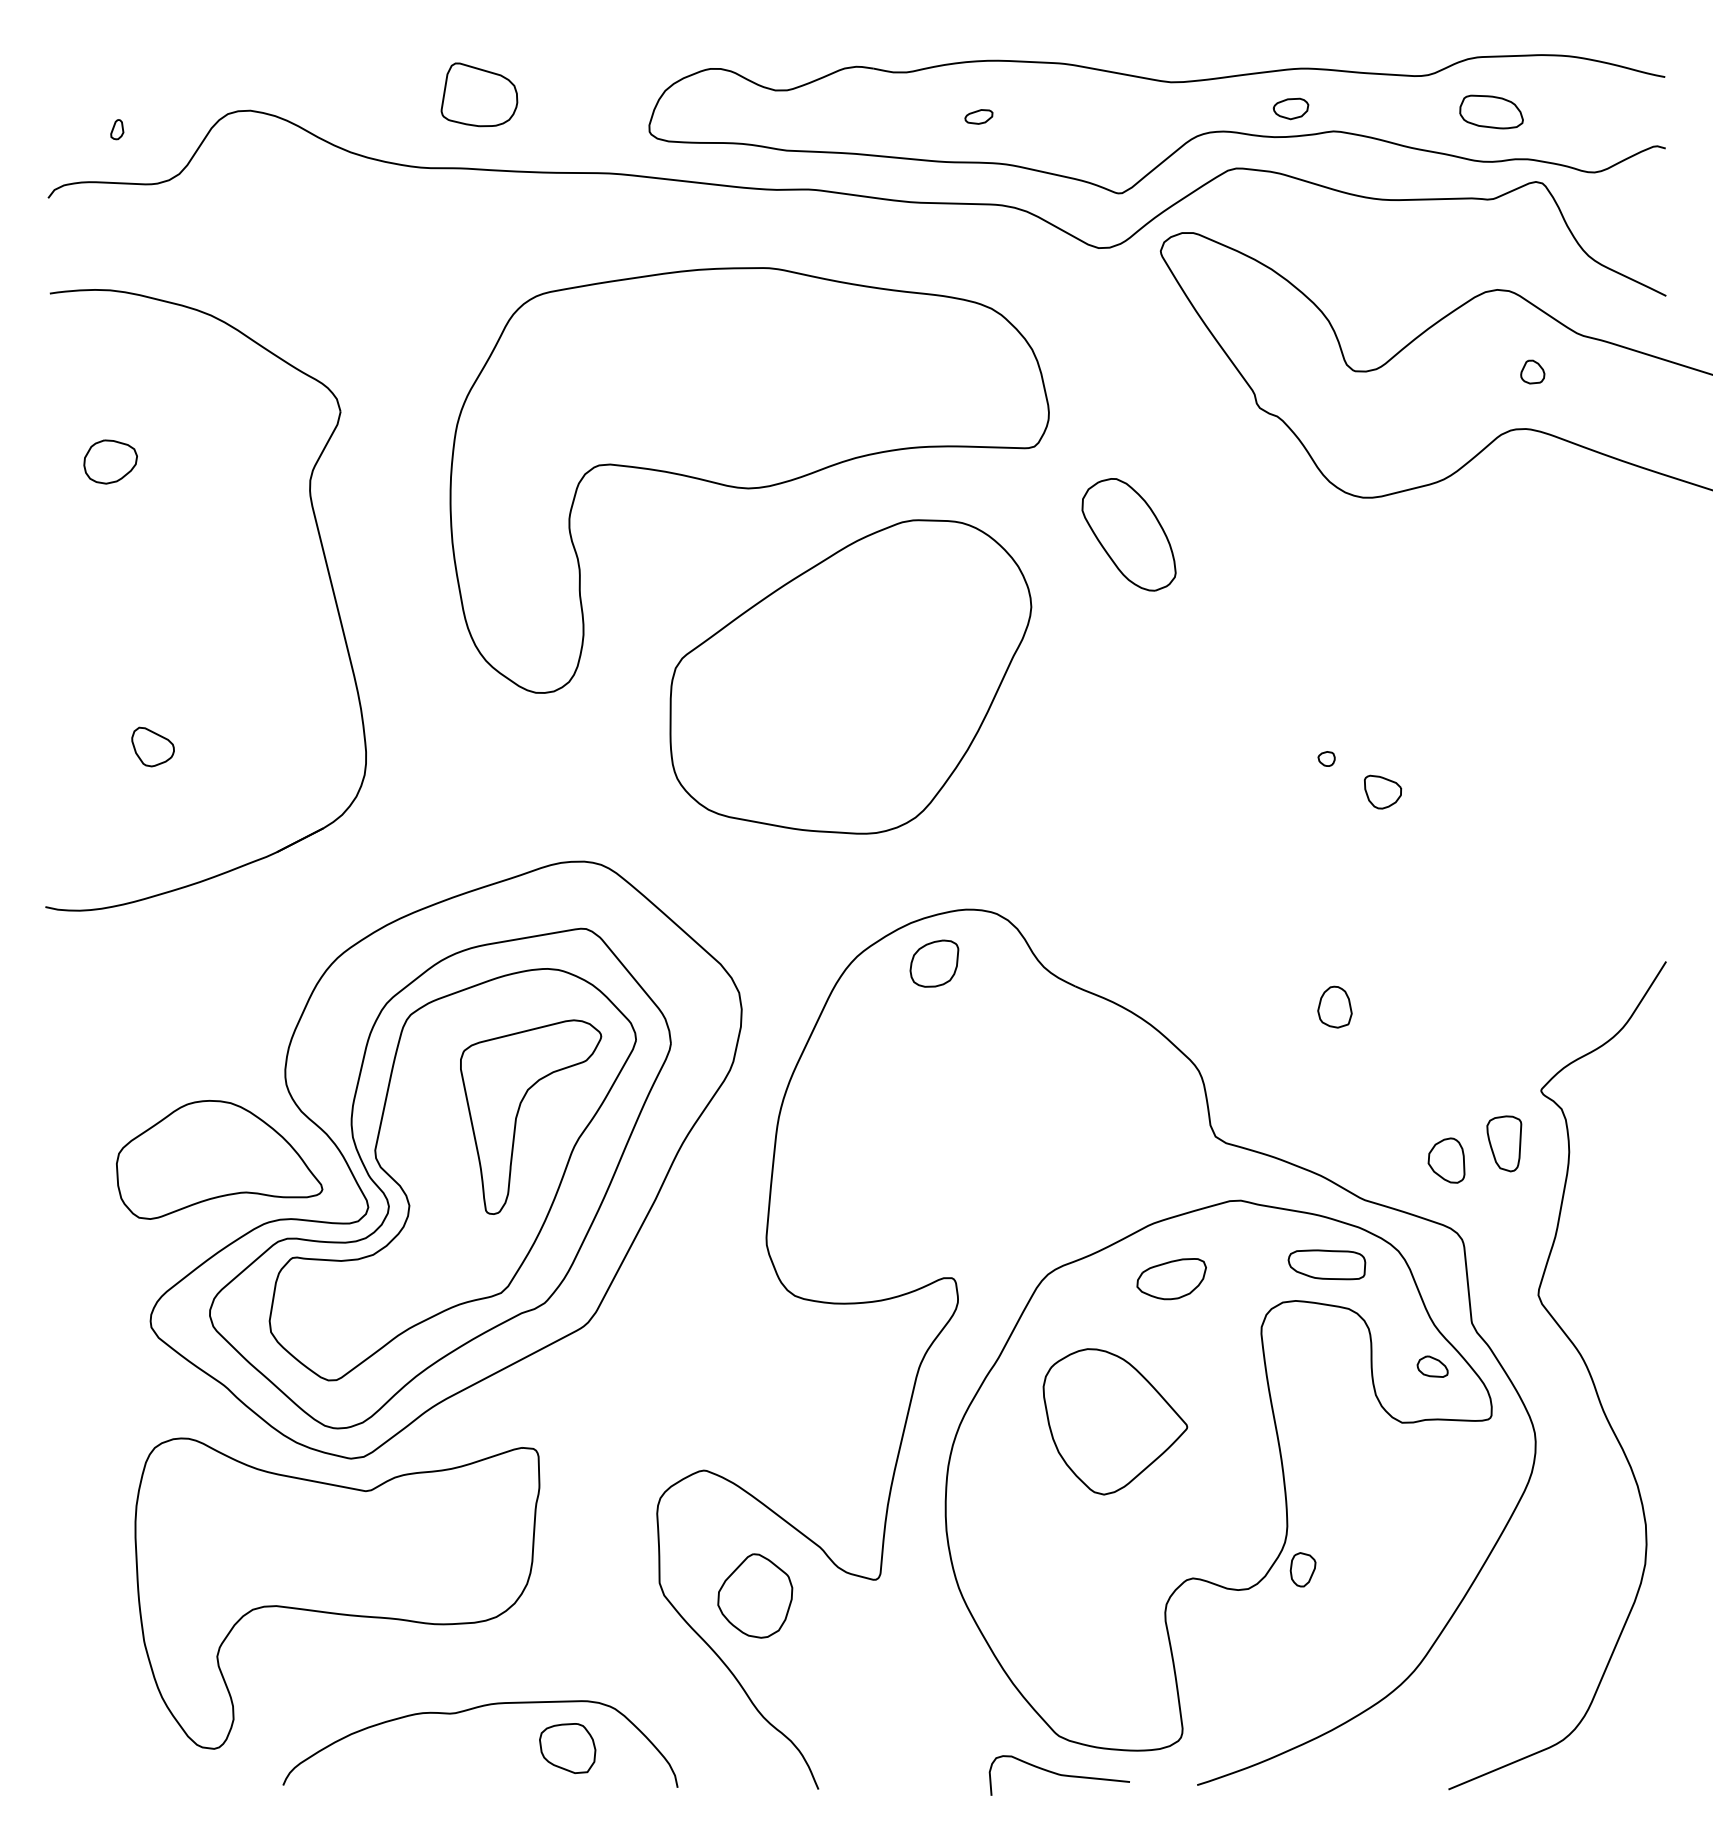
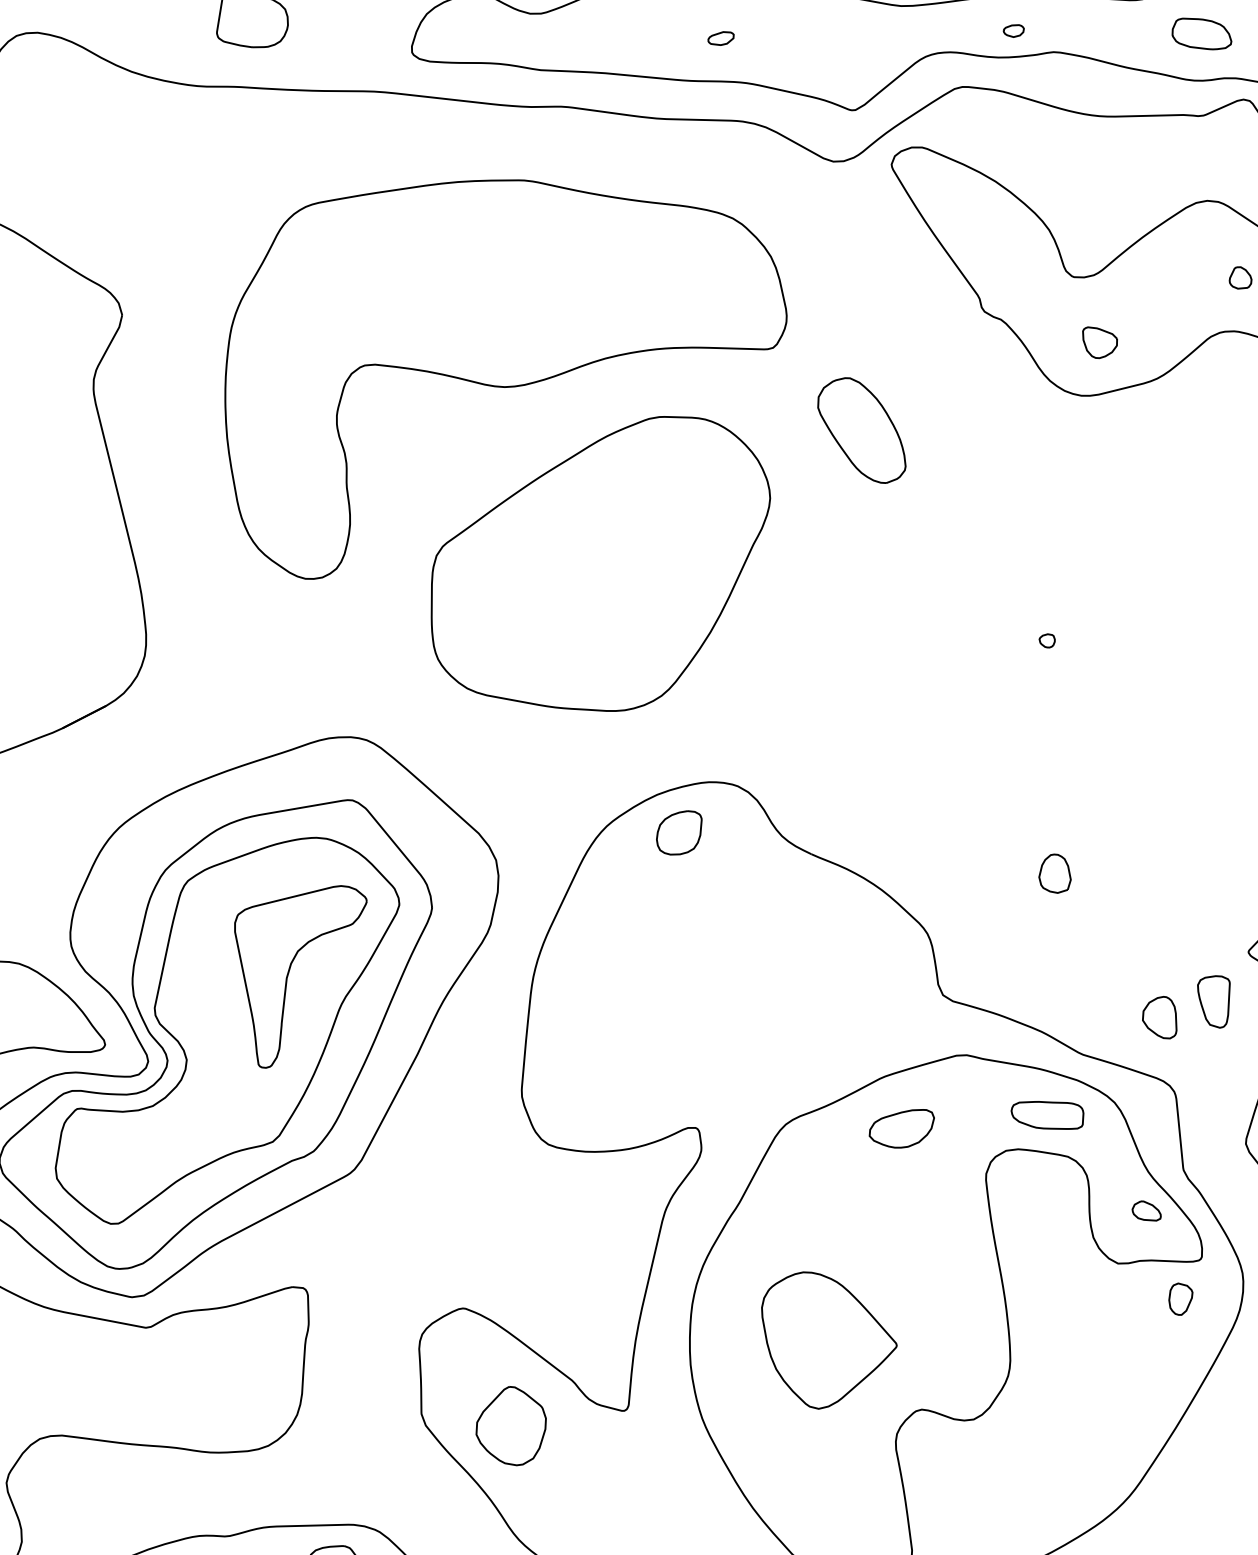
part: (1290, 108) -> (1013, 30), size x0.62
part: (1383, 791) -> (1100, 342), moved
part: (1115, 1421) -> (829, 1340), moved
part: (1302, 1569) -> (1180, 1298), moved

